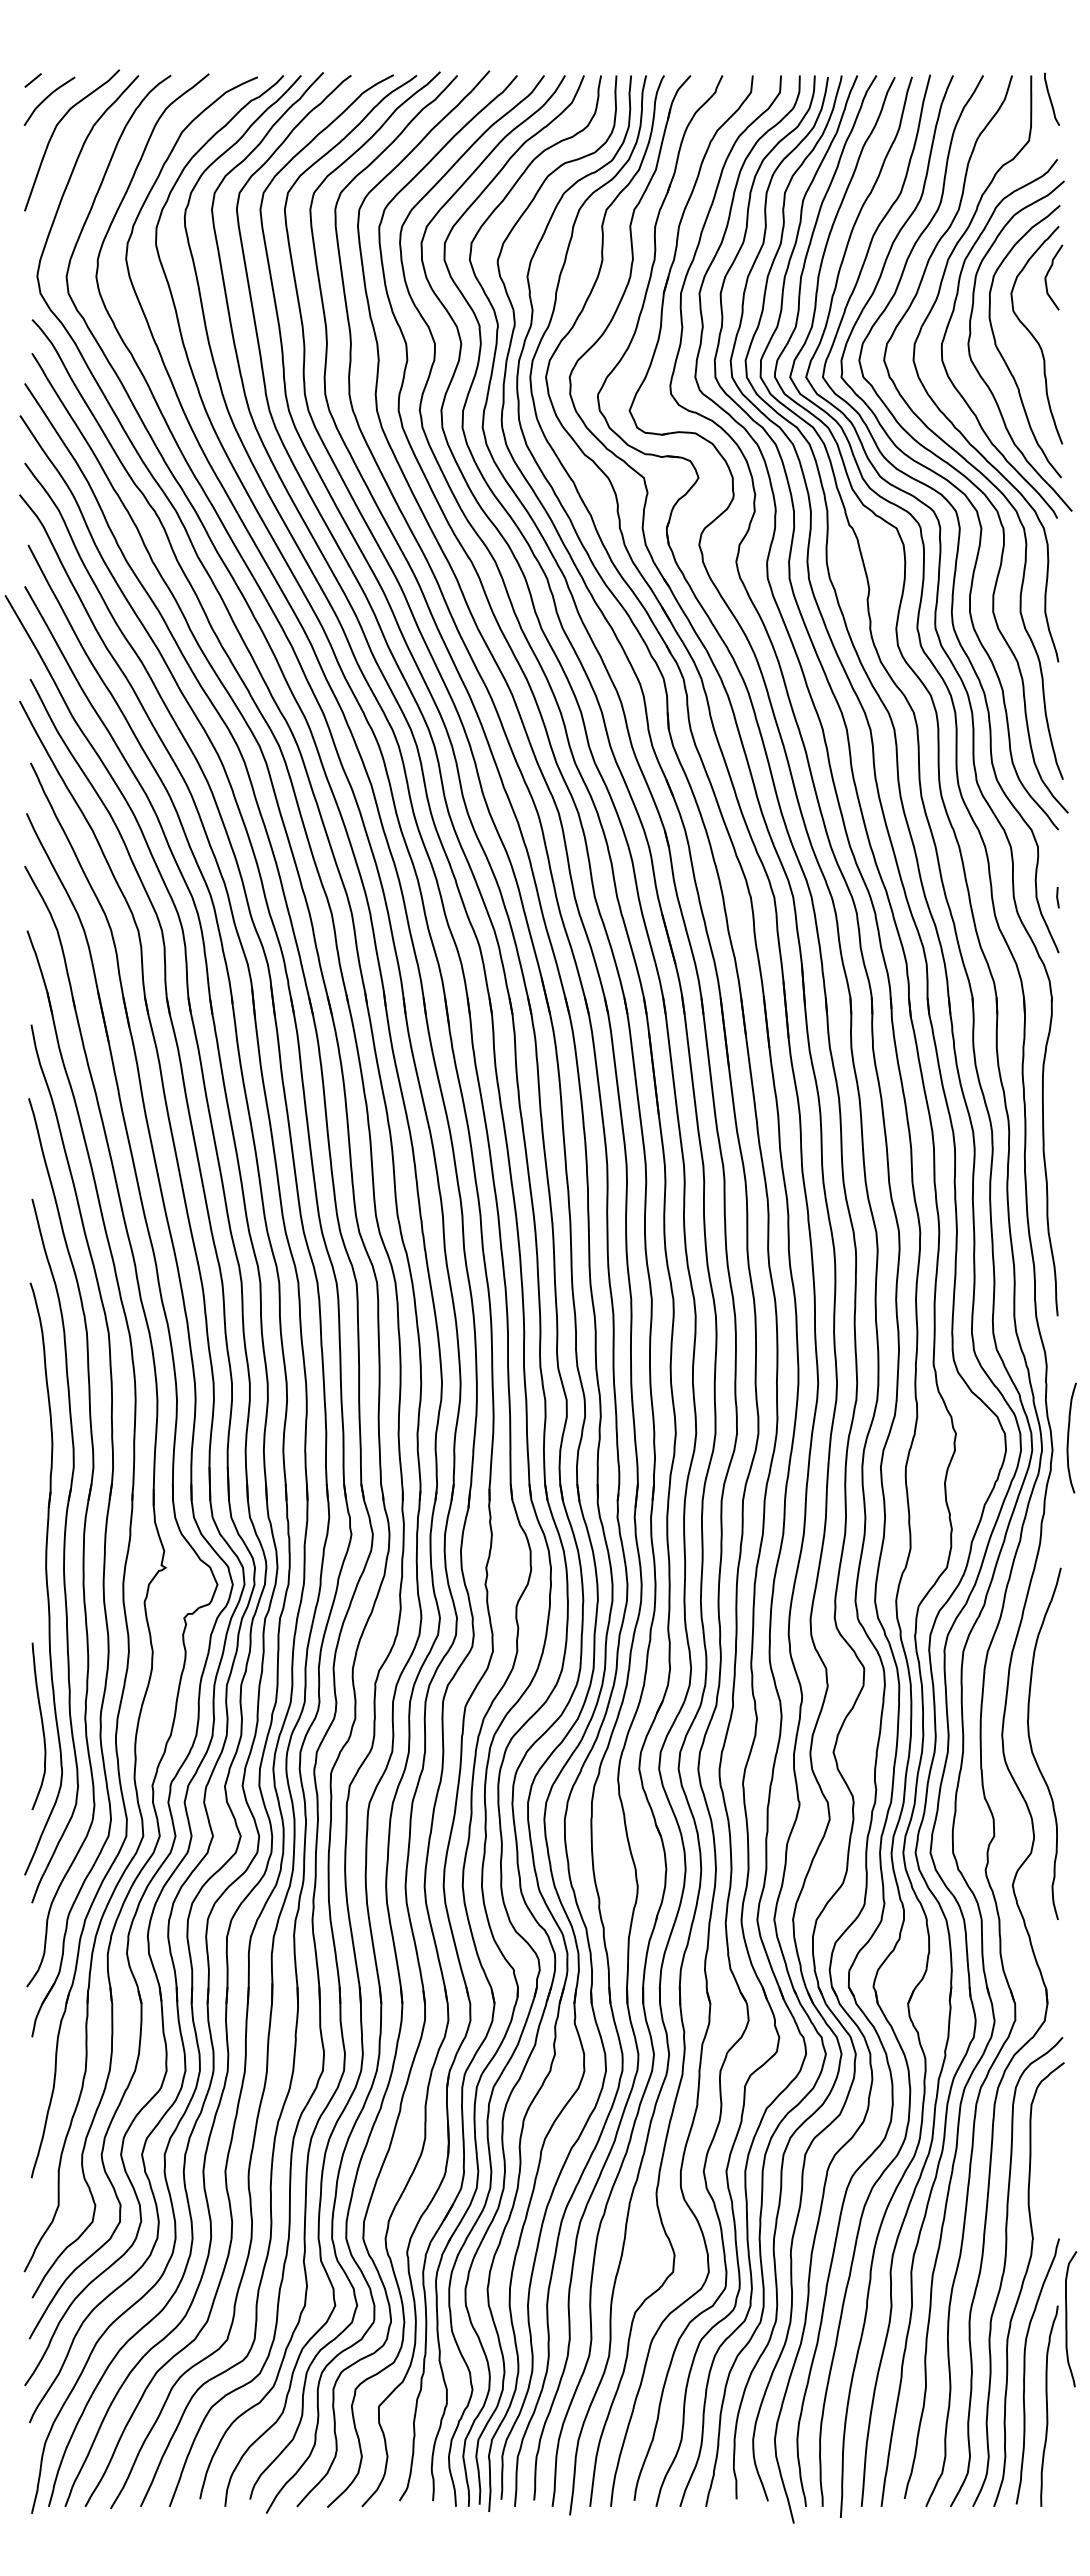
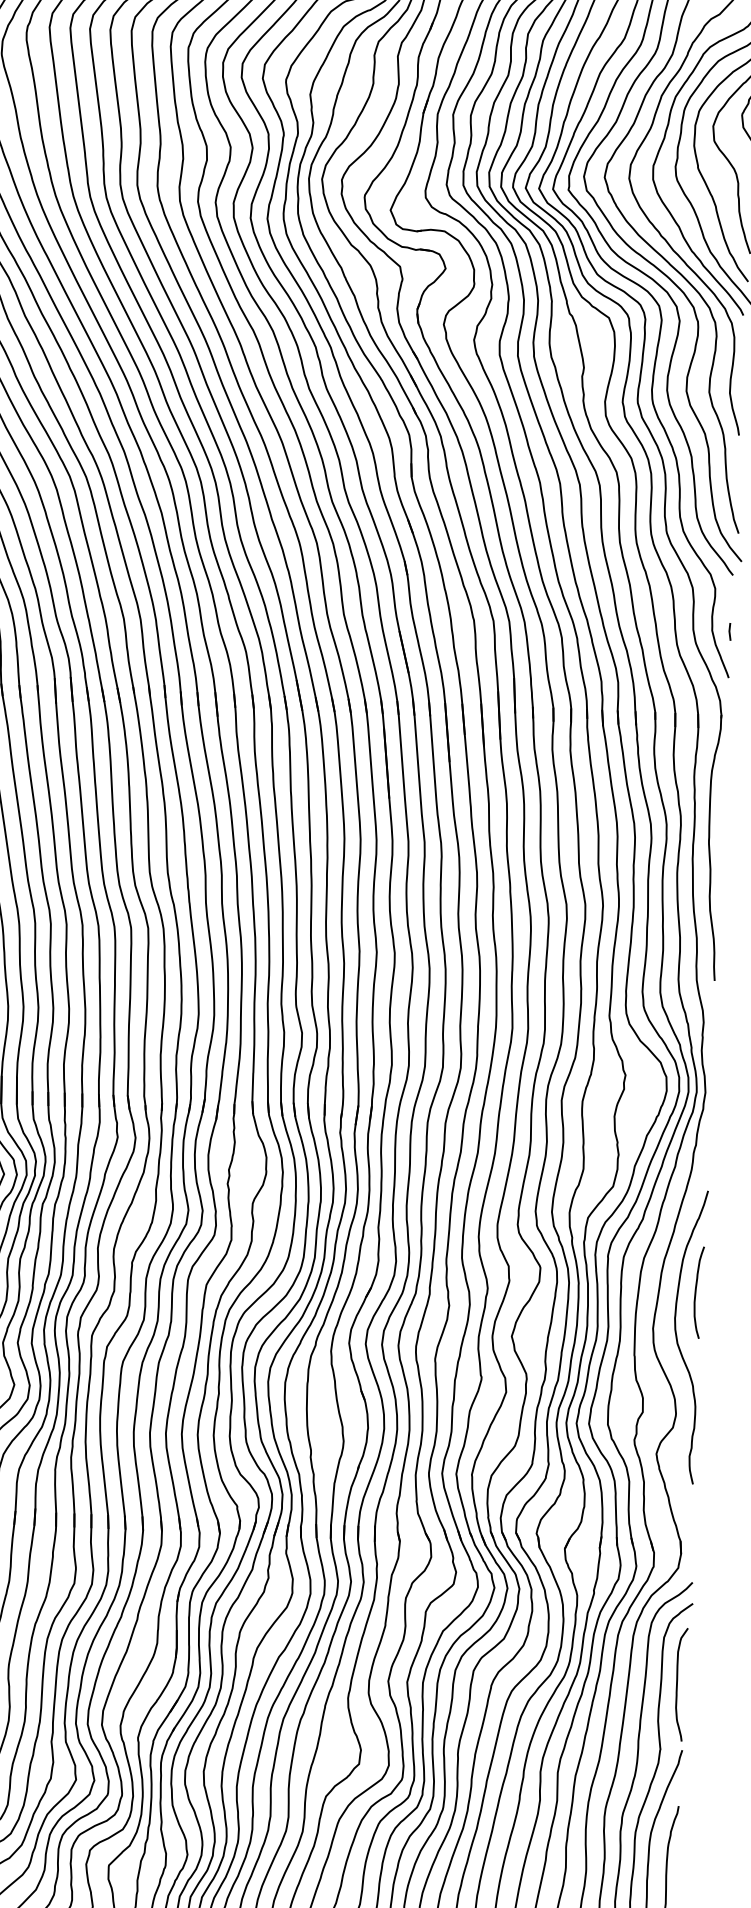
curve: (1069, 1435) -> (696, 1290), moved
curve: (1067, 2319) -> (677, 1684), moved

